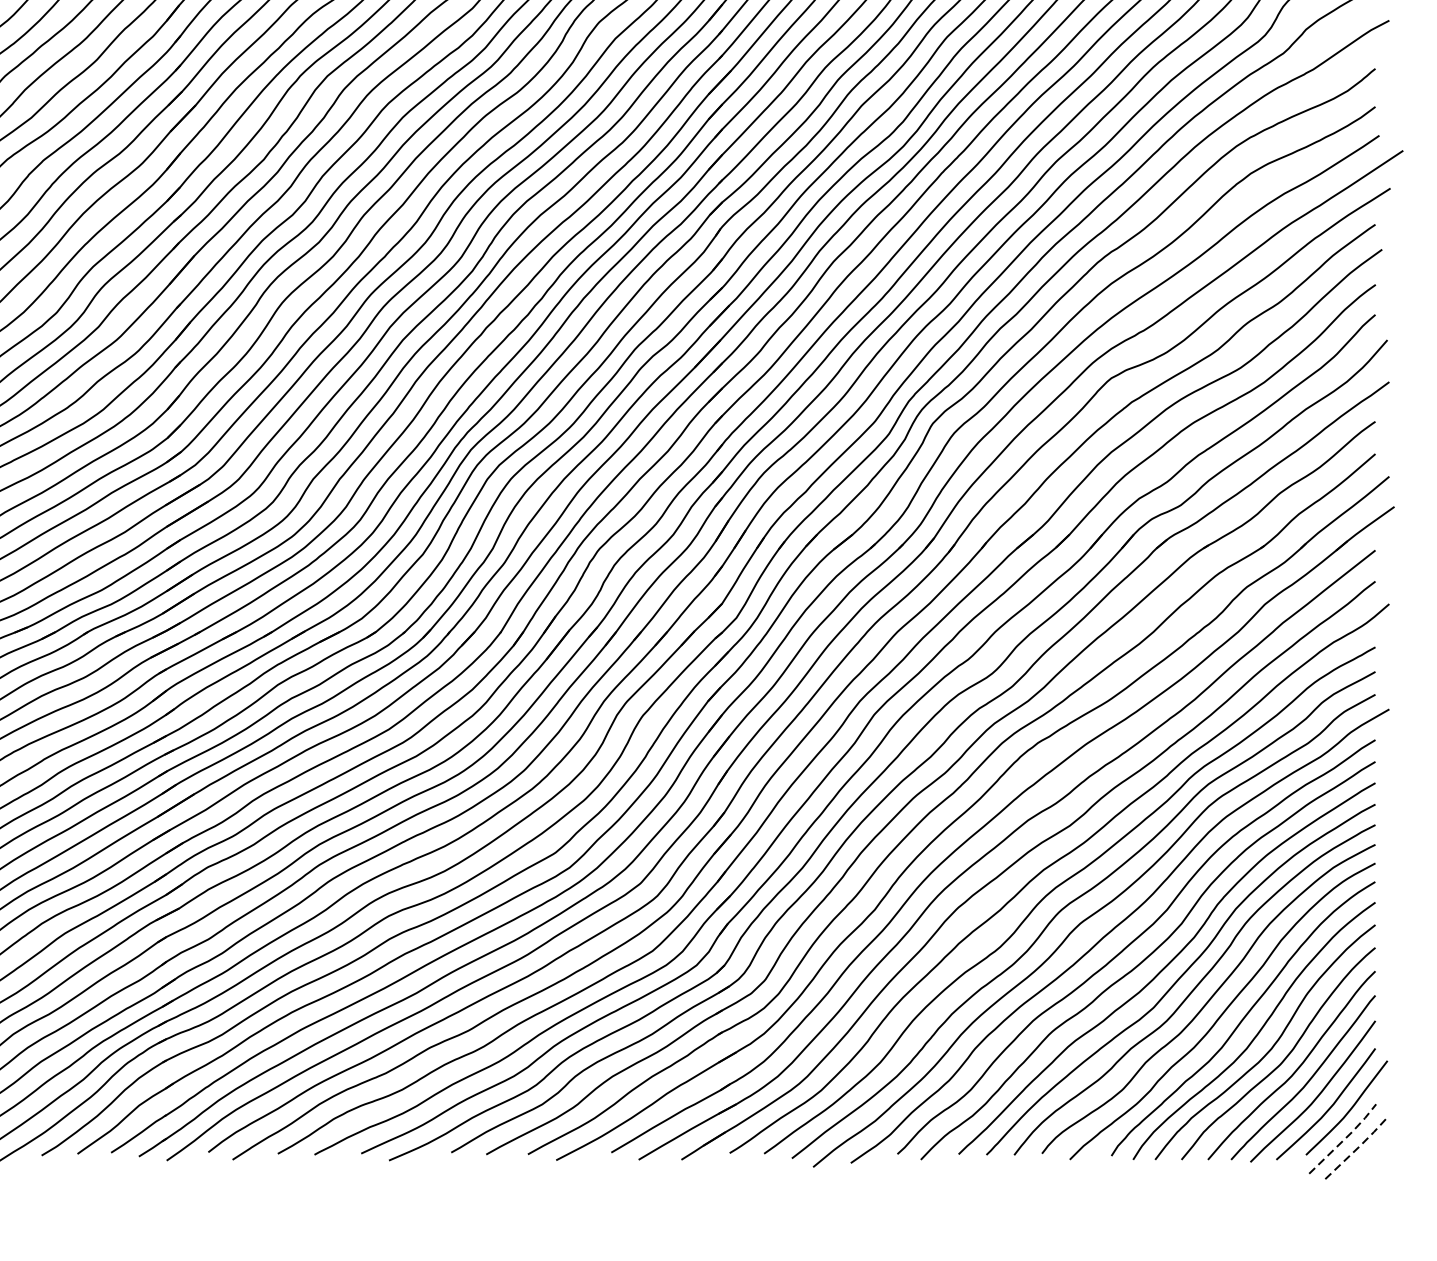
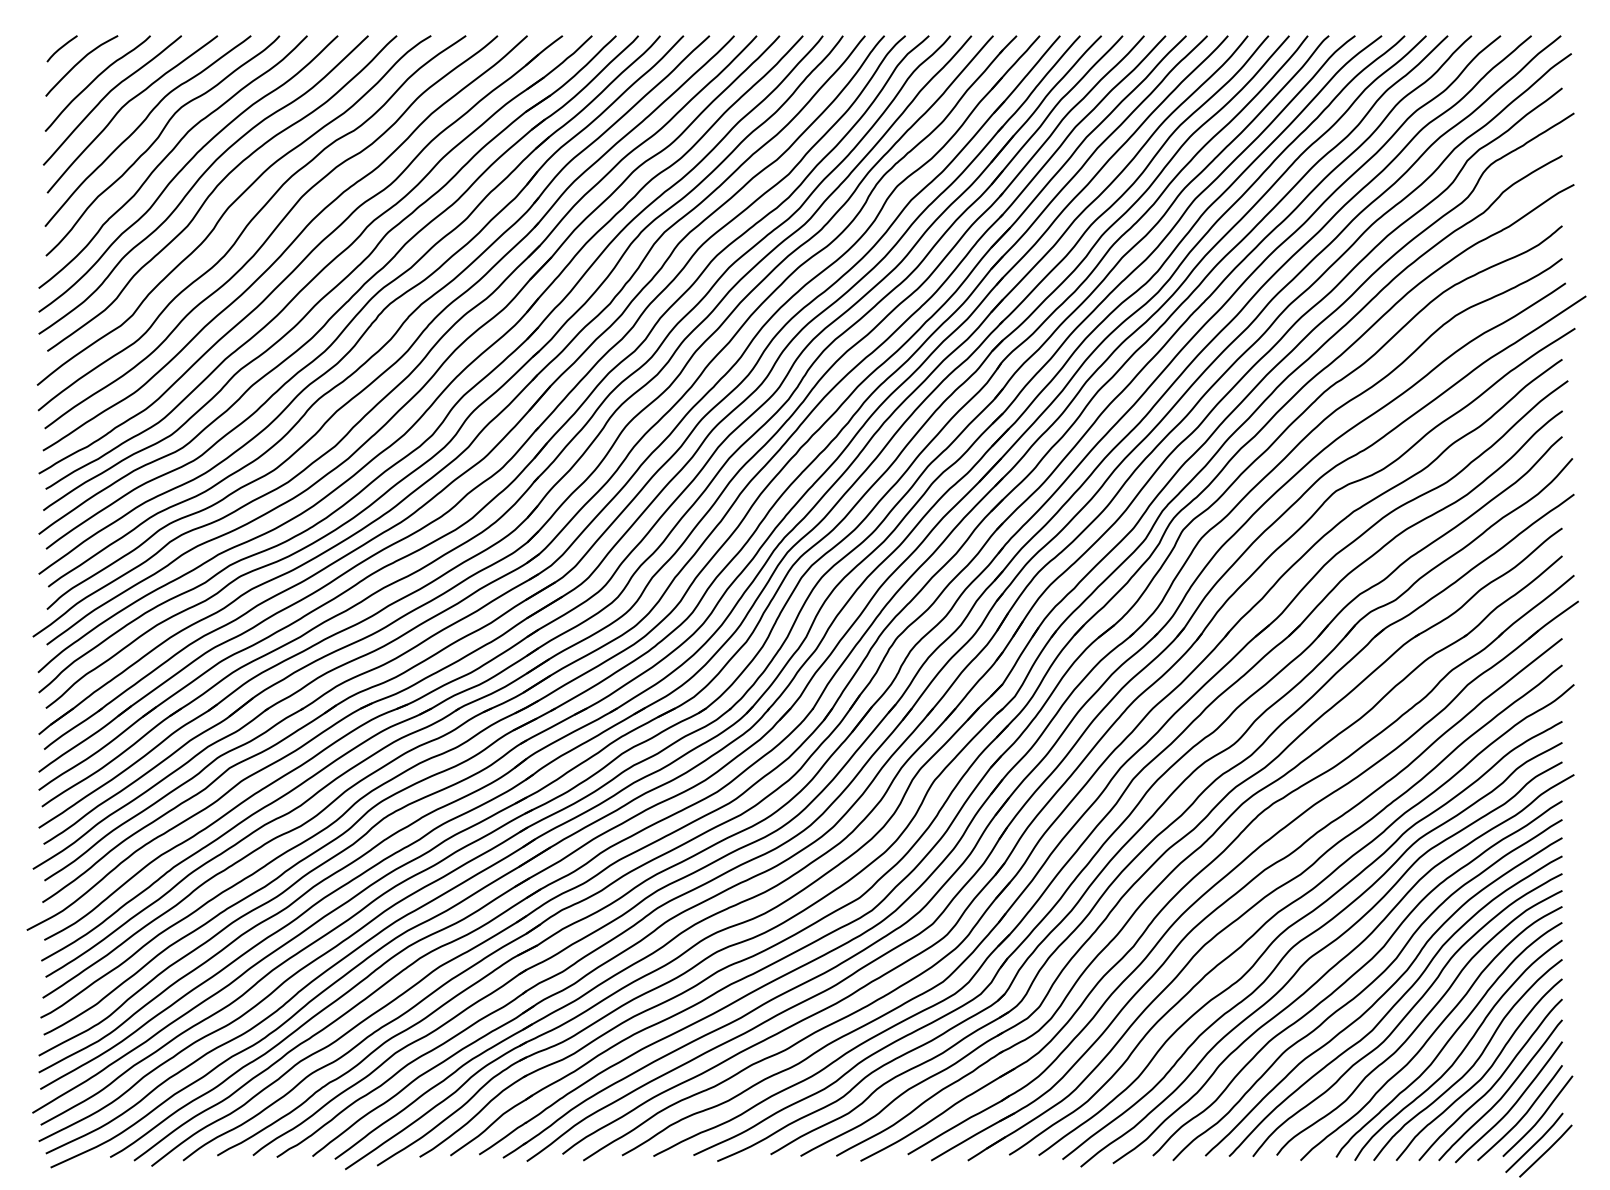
line: (1345, 1138) -> (1536, 1142), dashed -> solid
line: (1358, 1147) -> (1547, 1150), dashed -> solid

